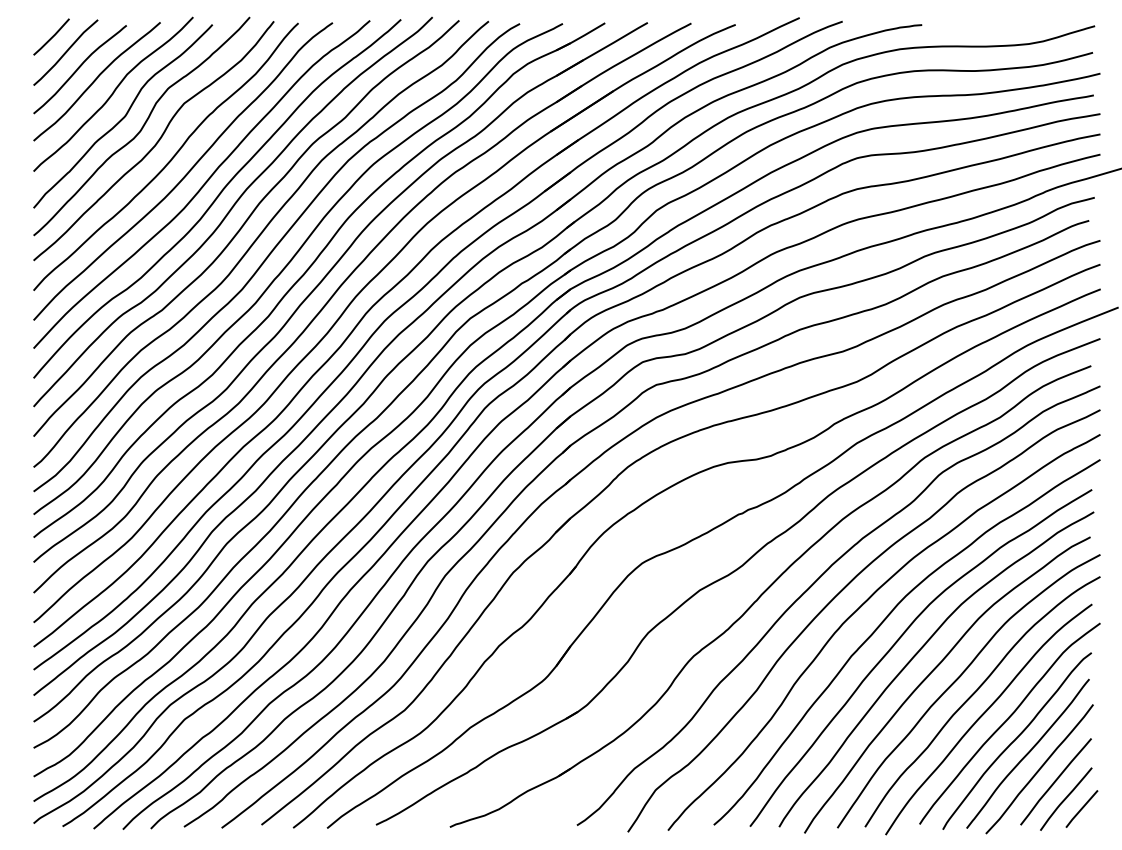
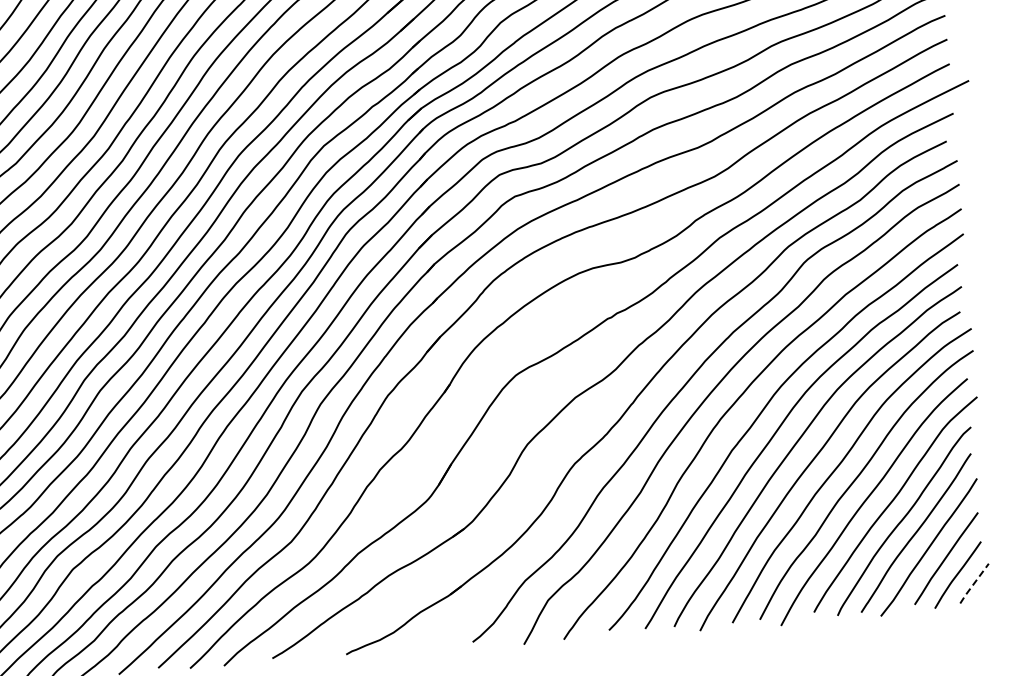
line: (1081, 809) -> (974, 584), solid -> dashed

